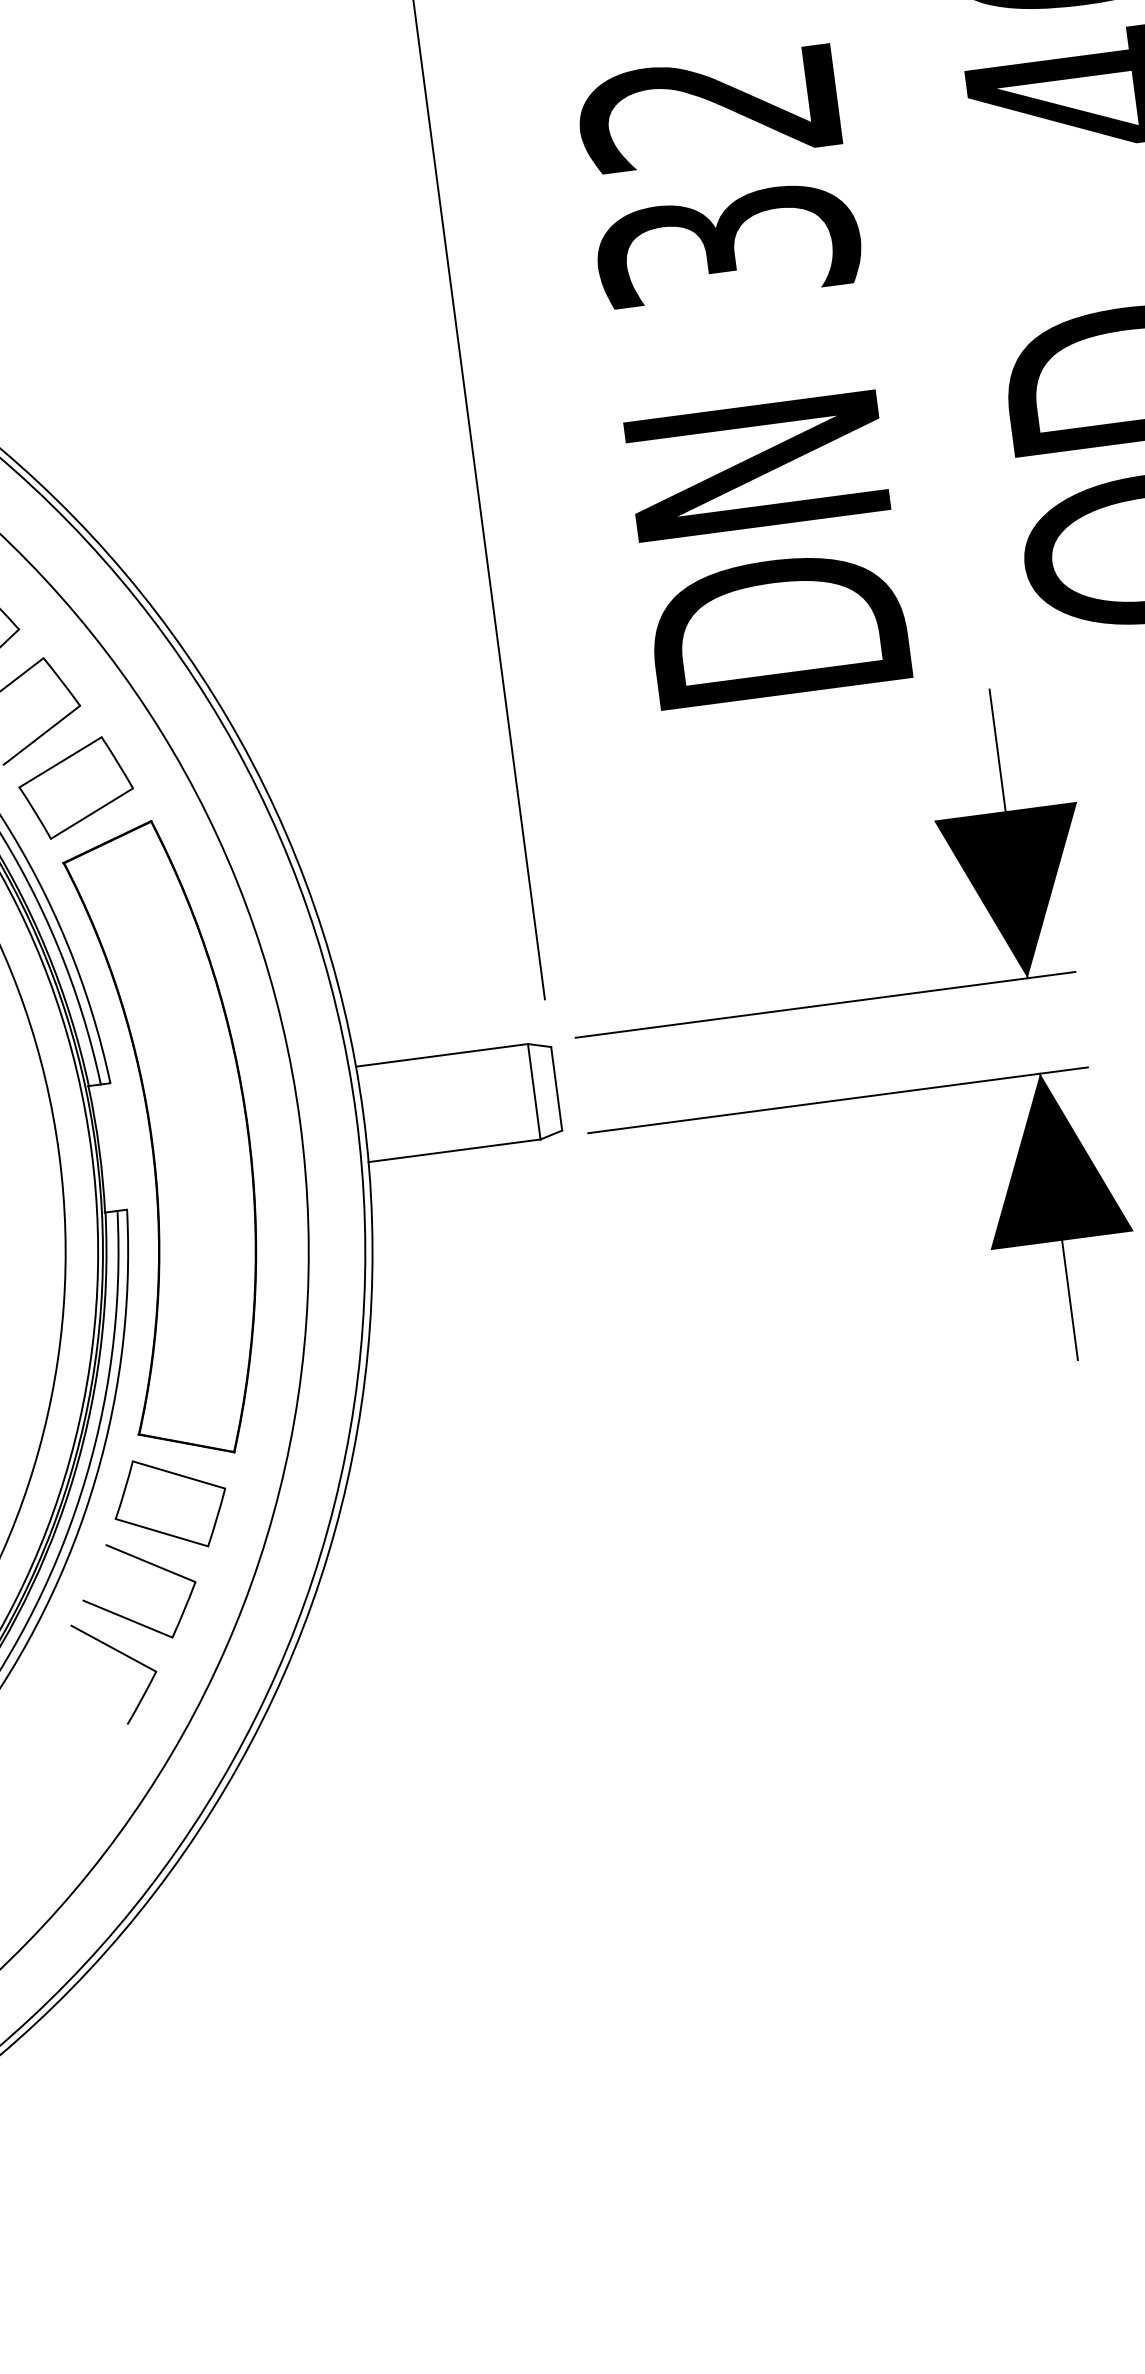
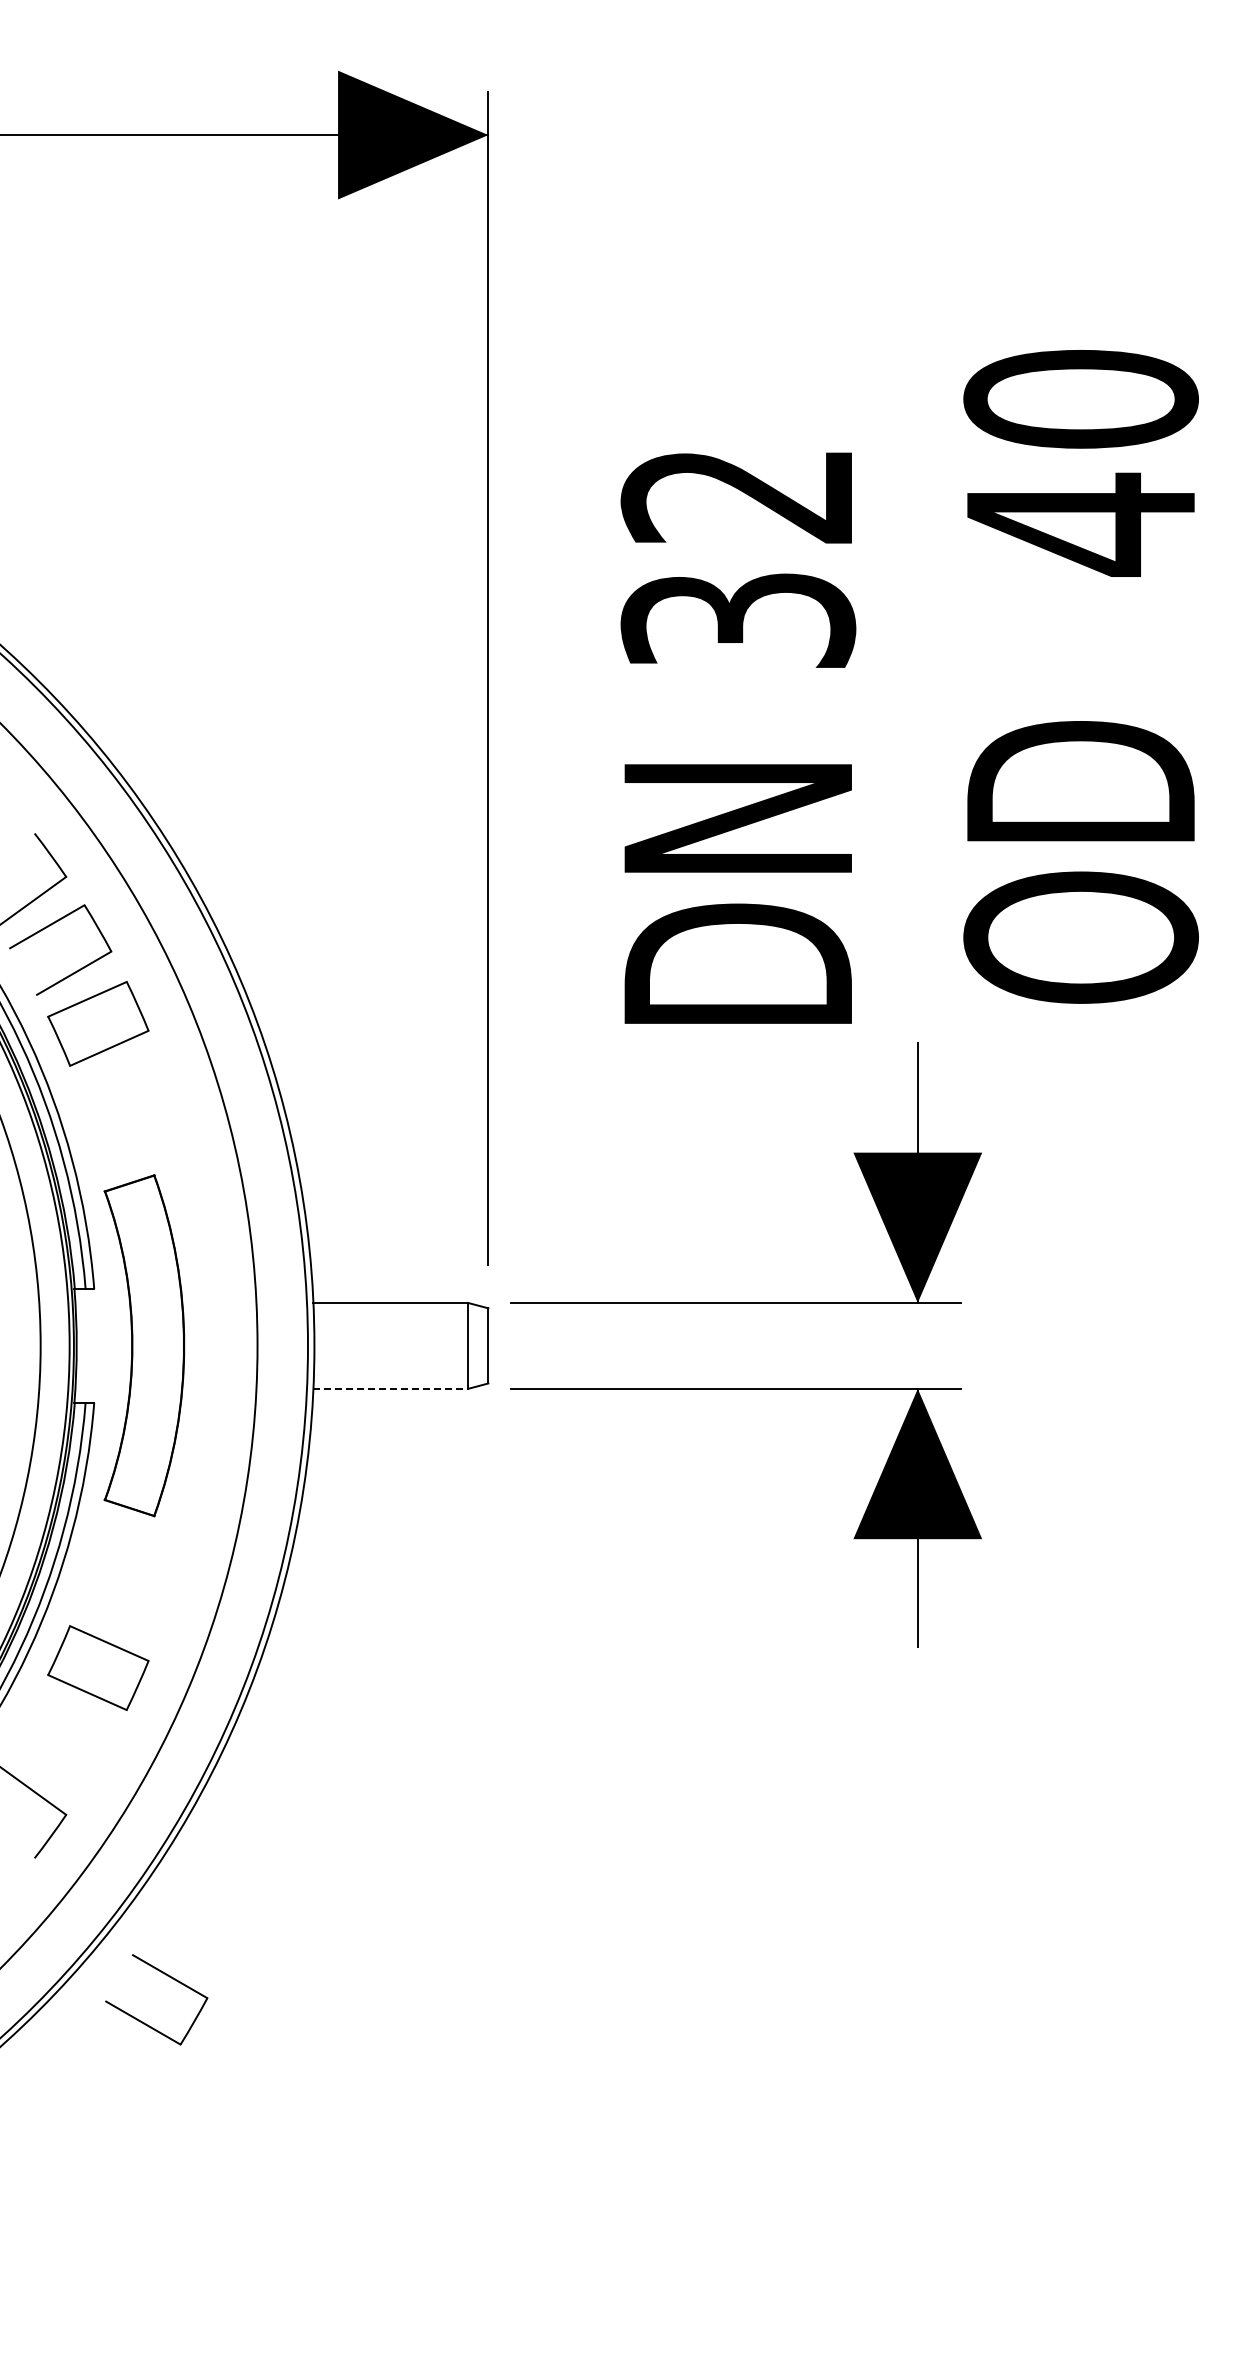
part: (174, 1138) -> (144, 1345), size x0.6
line: (455, 1150) -> (391, 1388), solid -> dashed
part: (147, 1563) -> (167, 1976), moved

